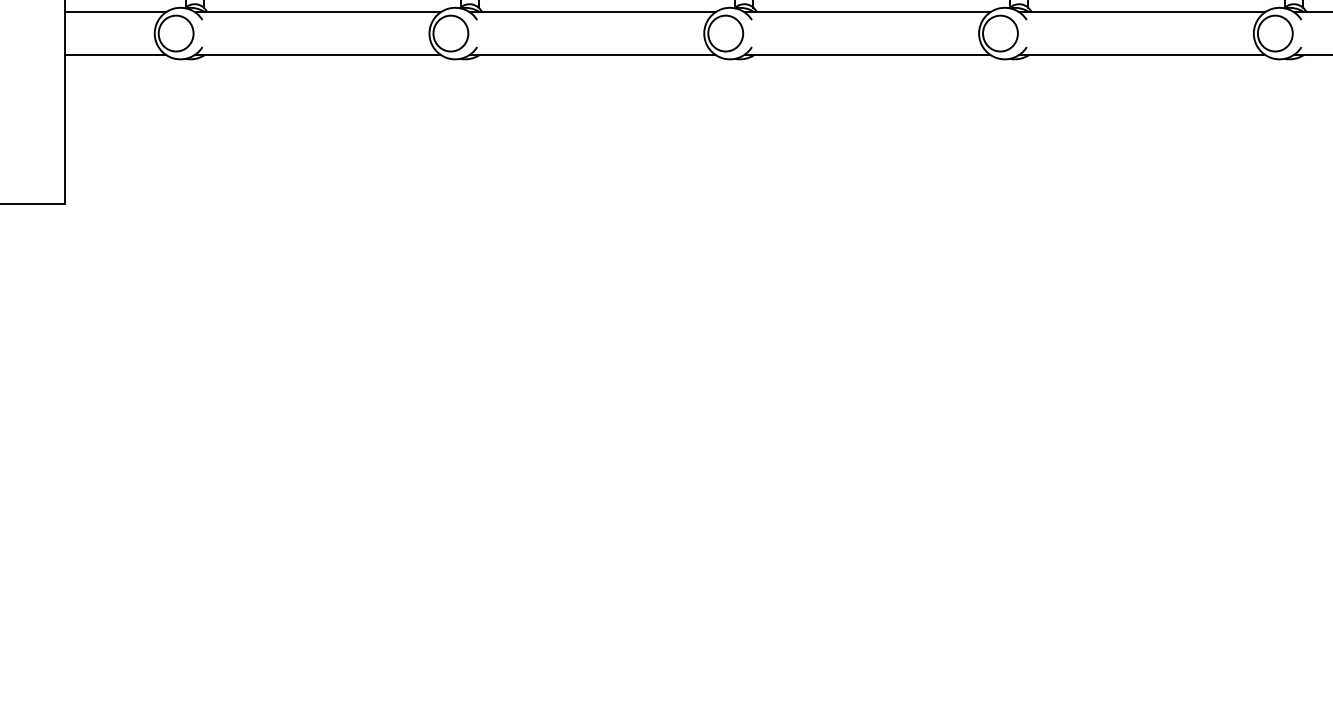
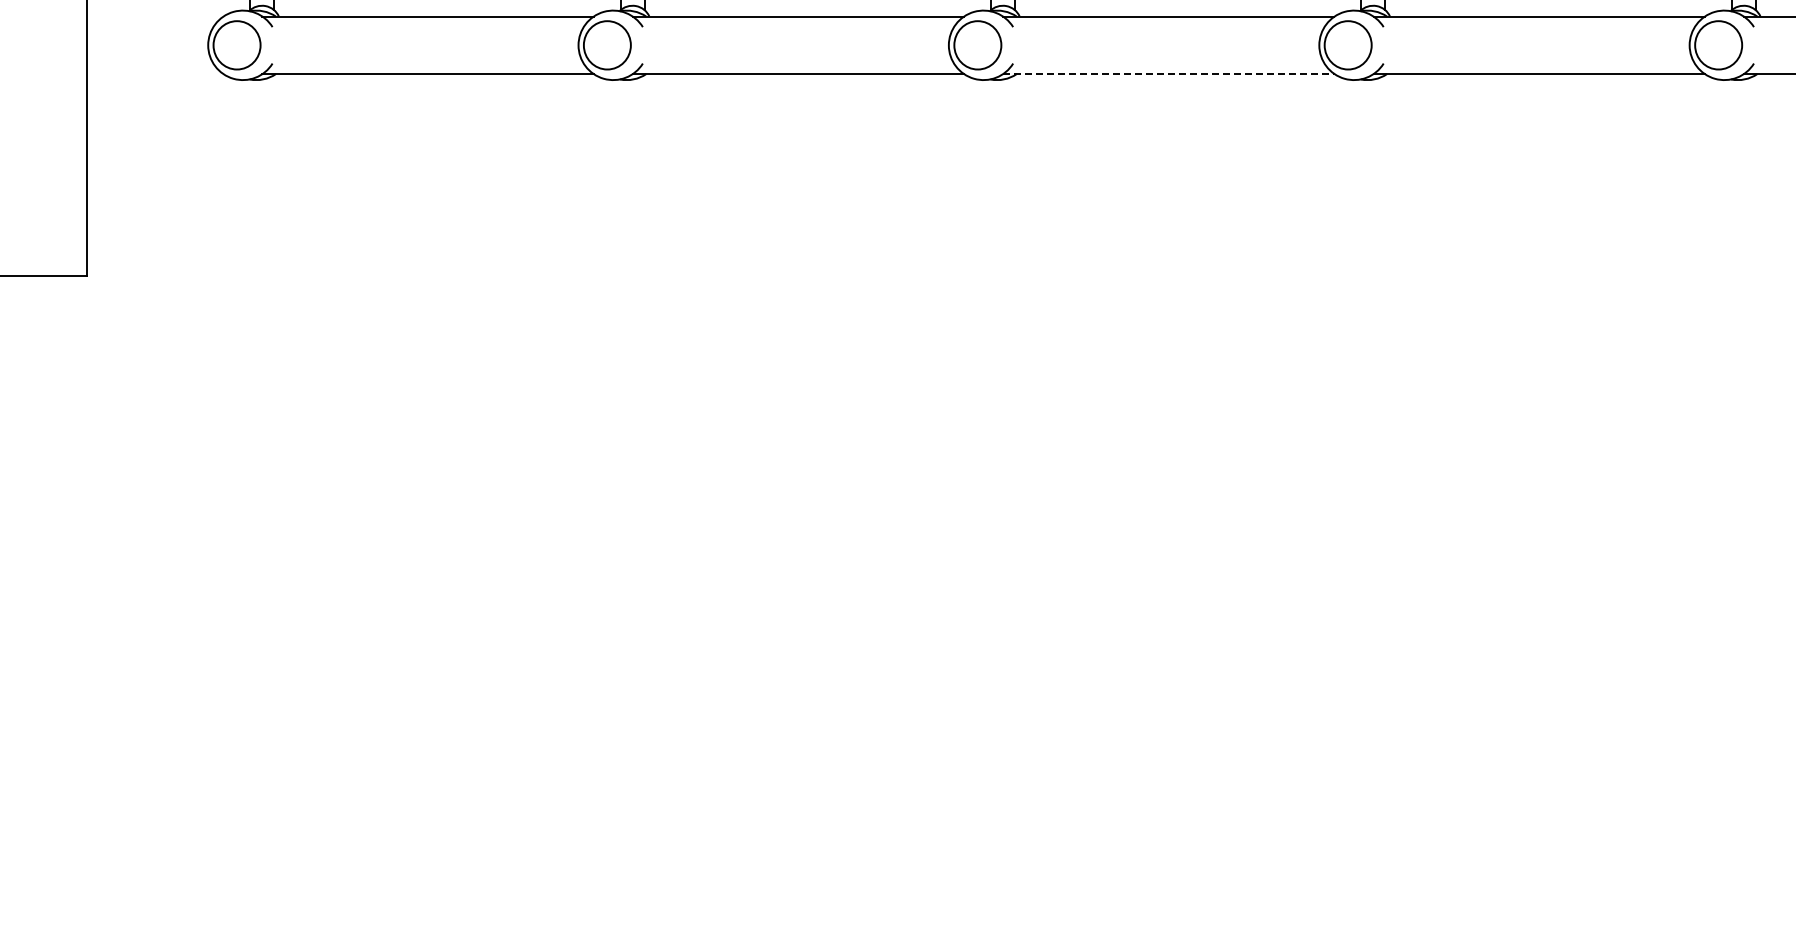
line: (114, 12) -> (154, 16), removed
line: (114, 55) -> (154, 74), removed
line: (867, 55) -> (1168, 74), solid -> dashed

